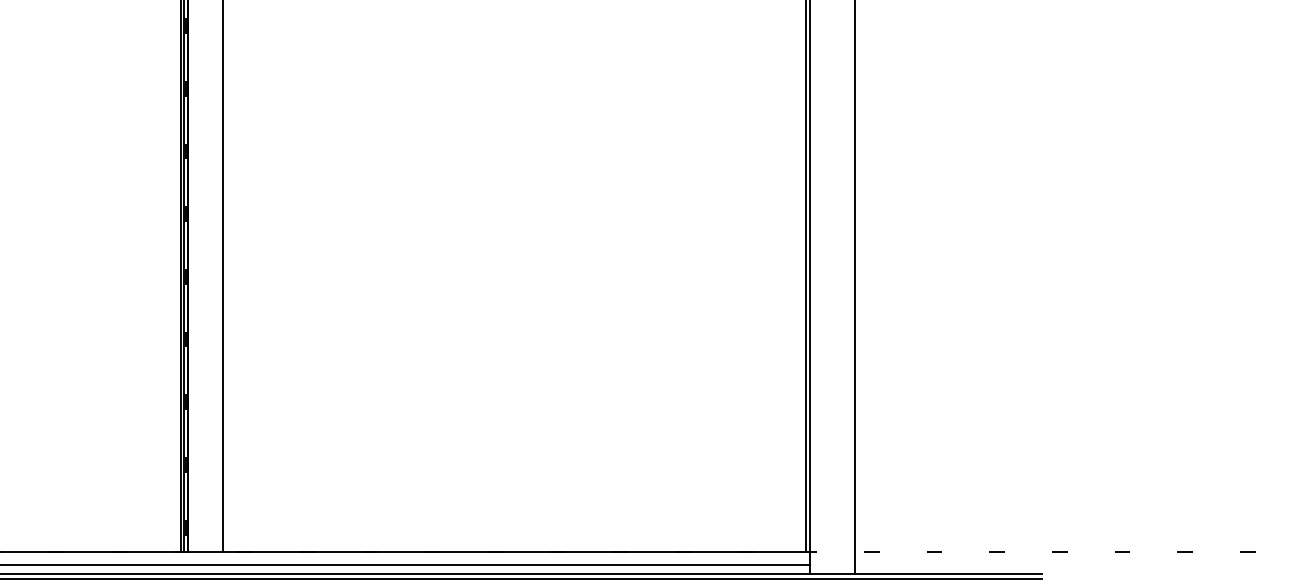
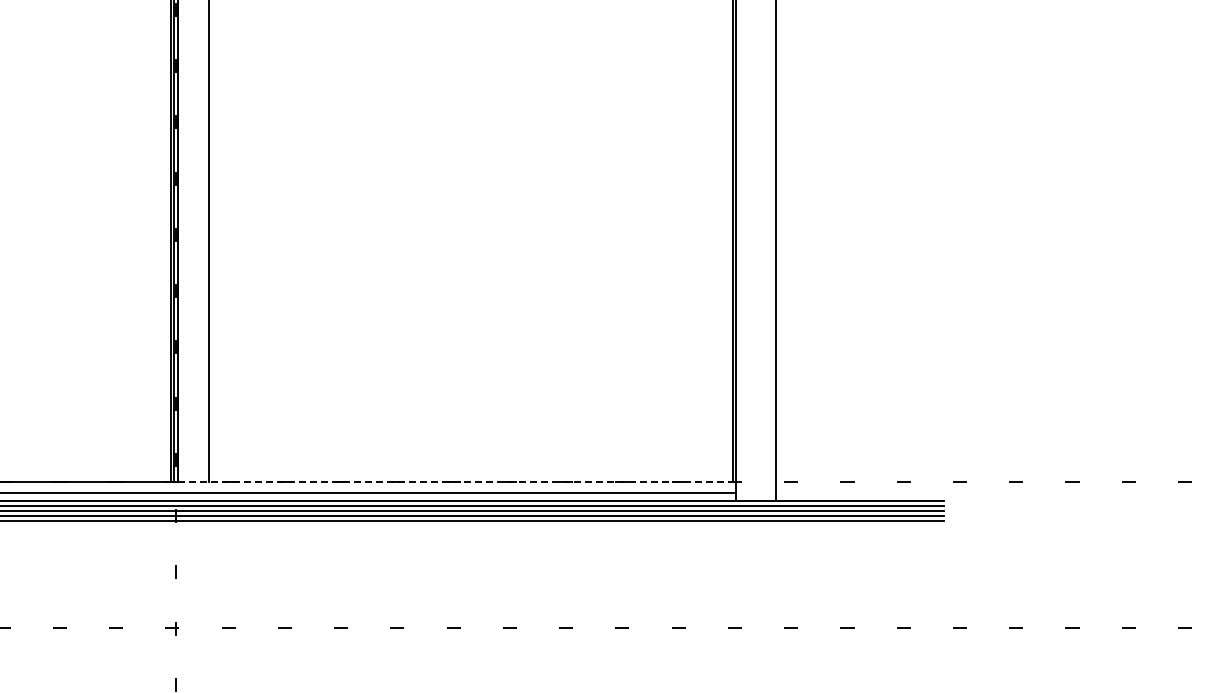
line: (497, 552) -> (455, 482), solid -> dashed

